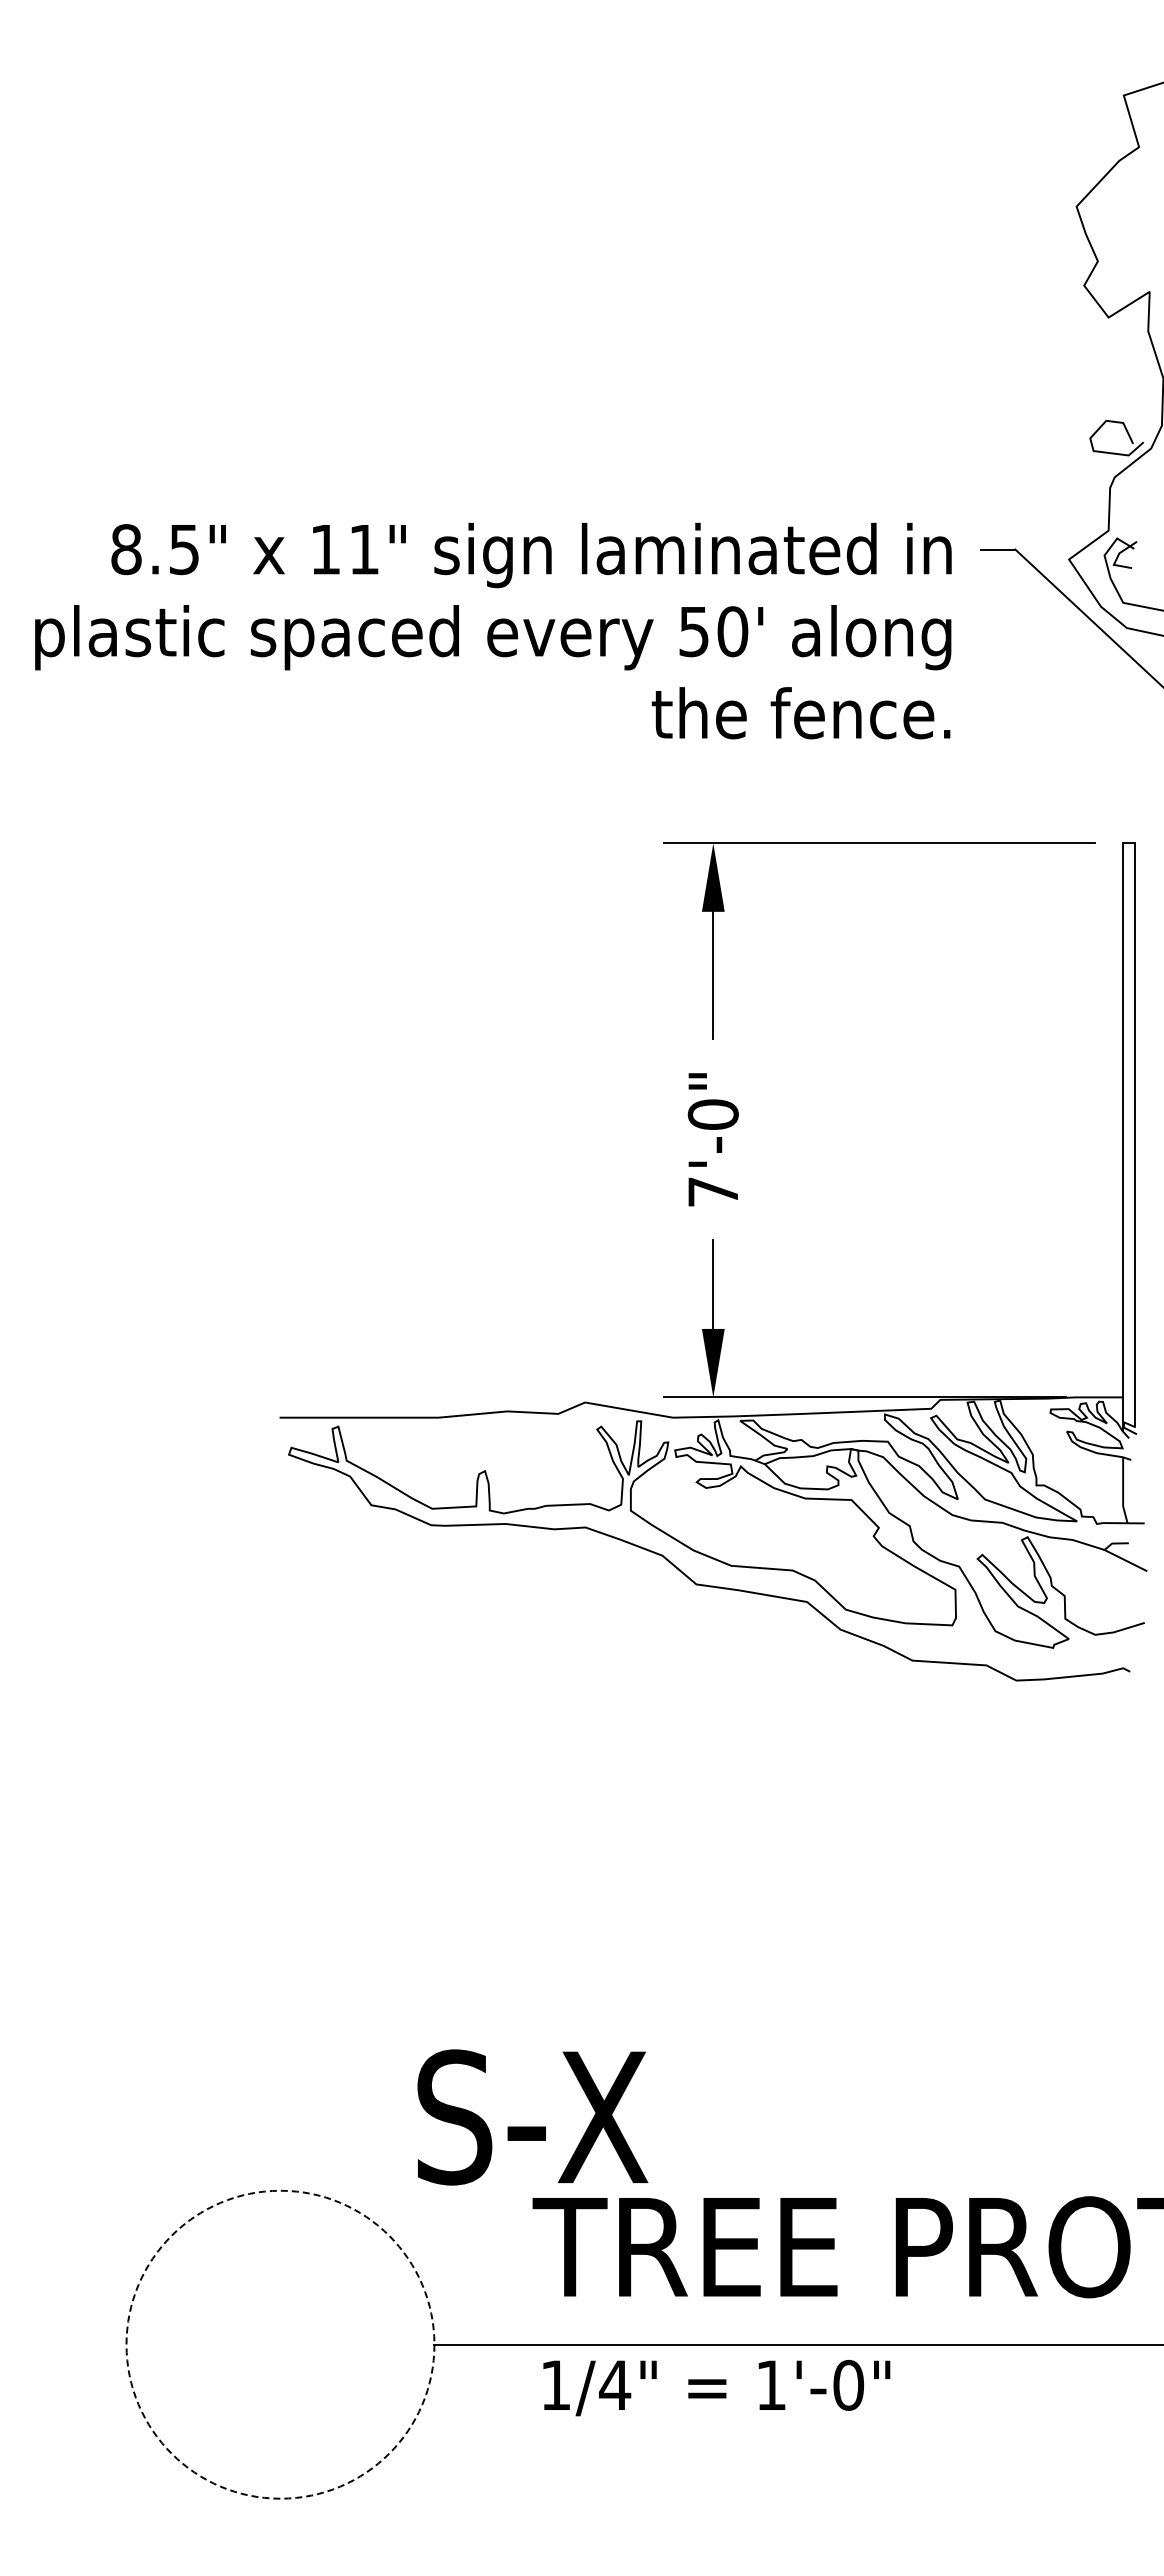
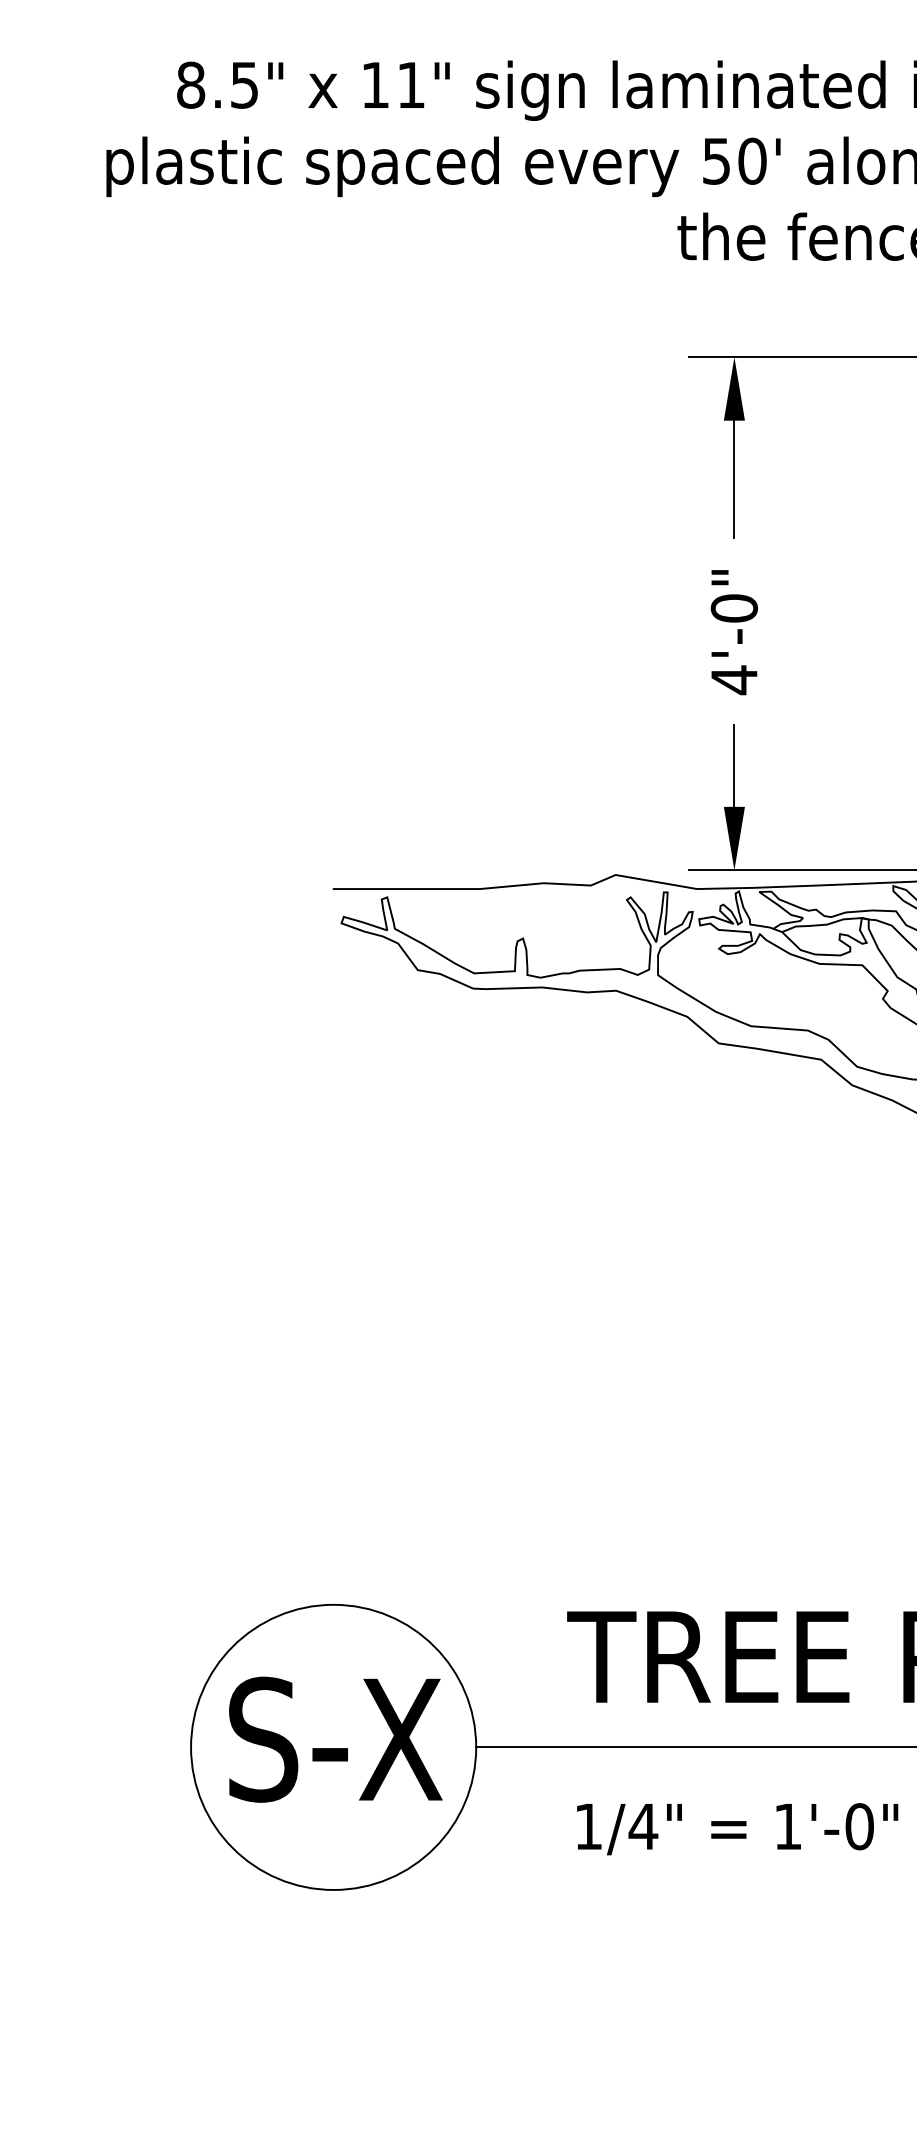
text: (712, 1192) -> (733, 680), 7'-0" -> 4'-0"
text: (532, 2117) -> (335, 1739), moved
circle: (280, 2344) -> (333, 1747), dashed -> solid
text: (716, 2388) -> (737, 1829), moved

